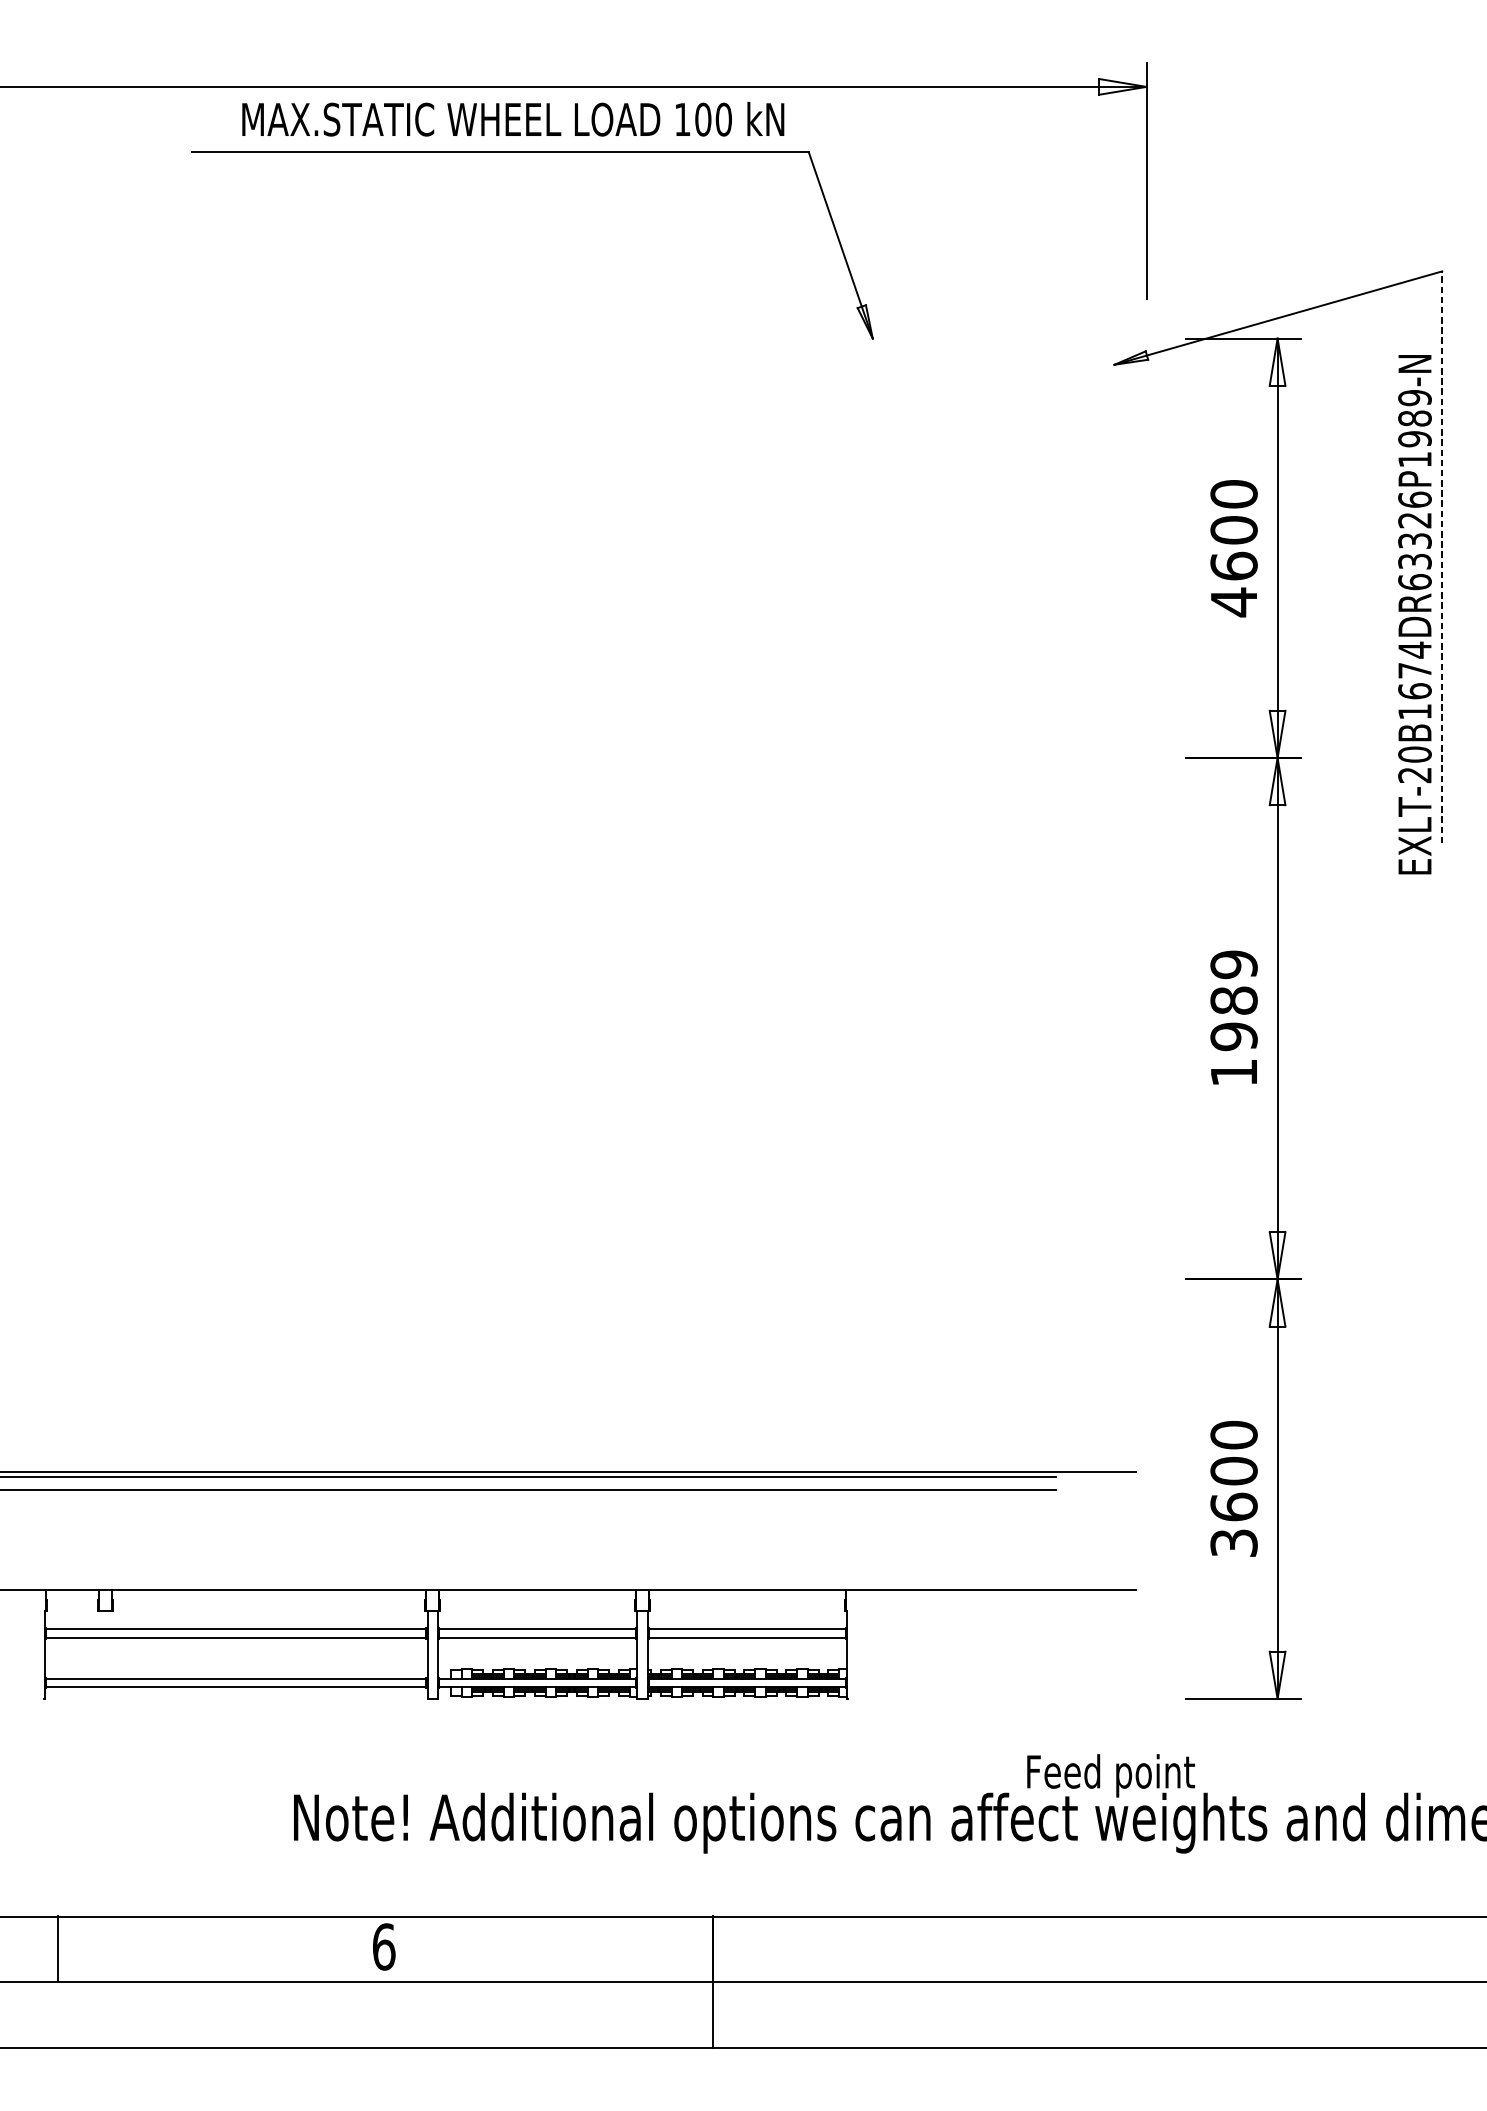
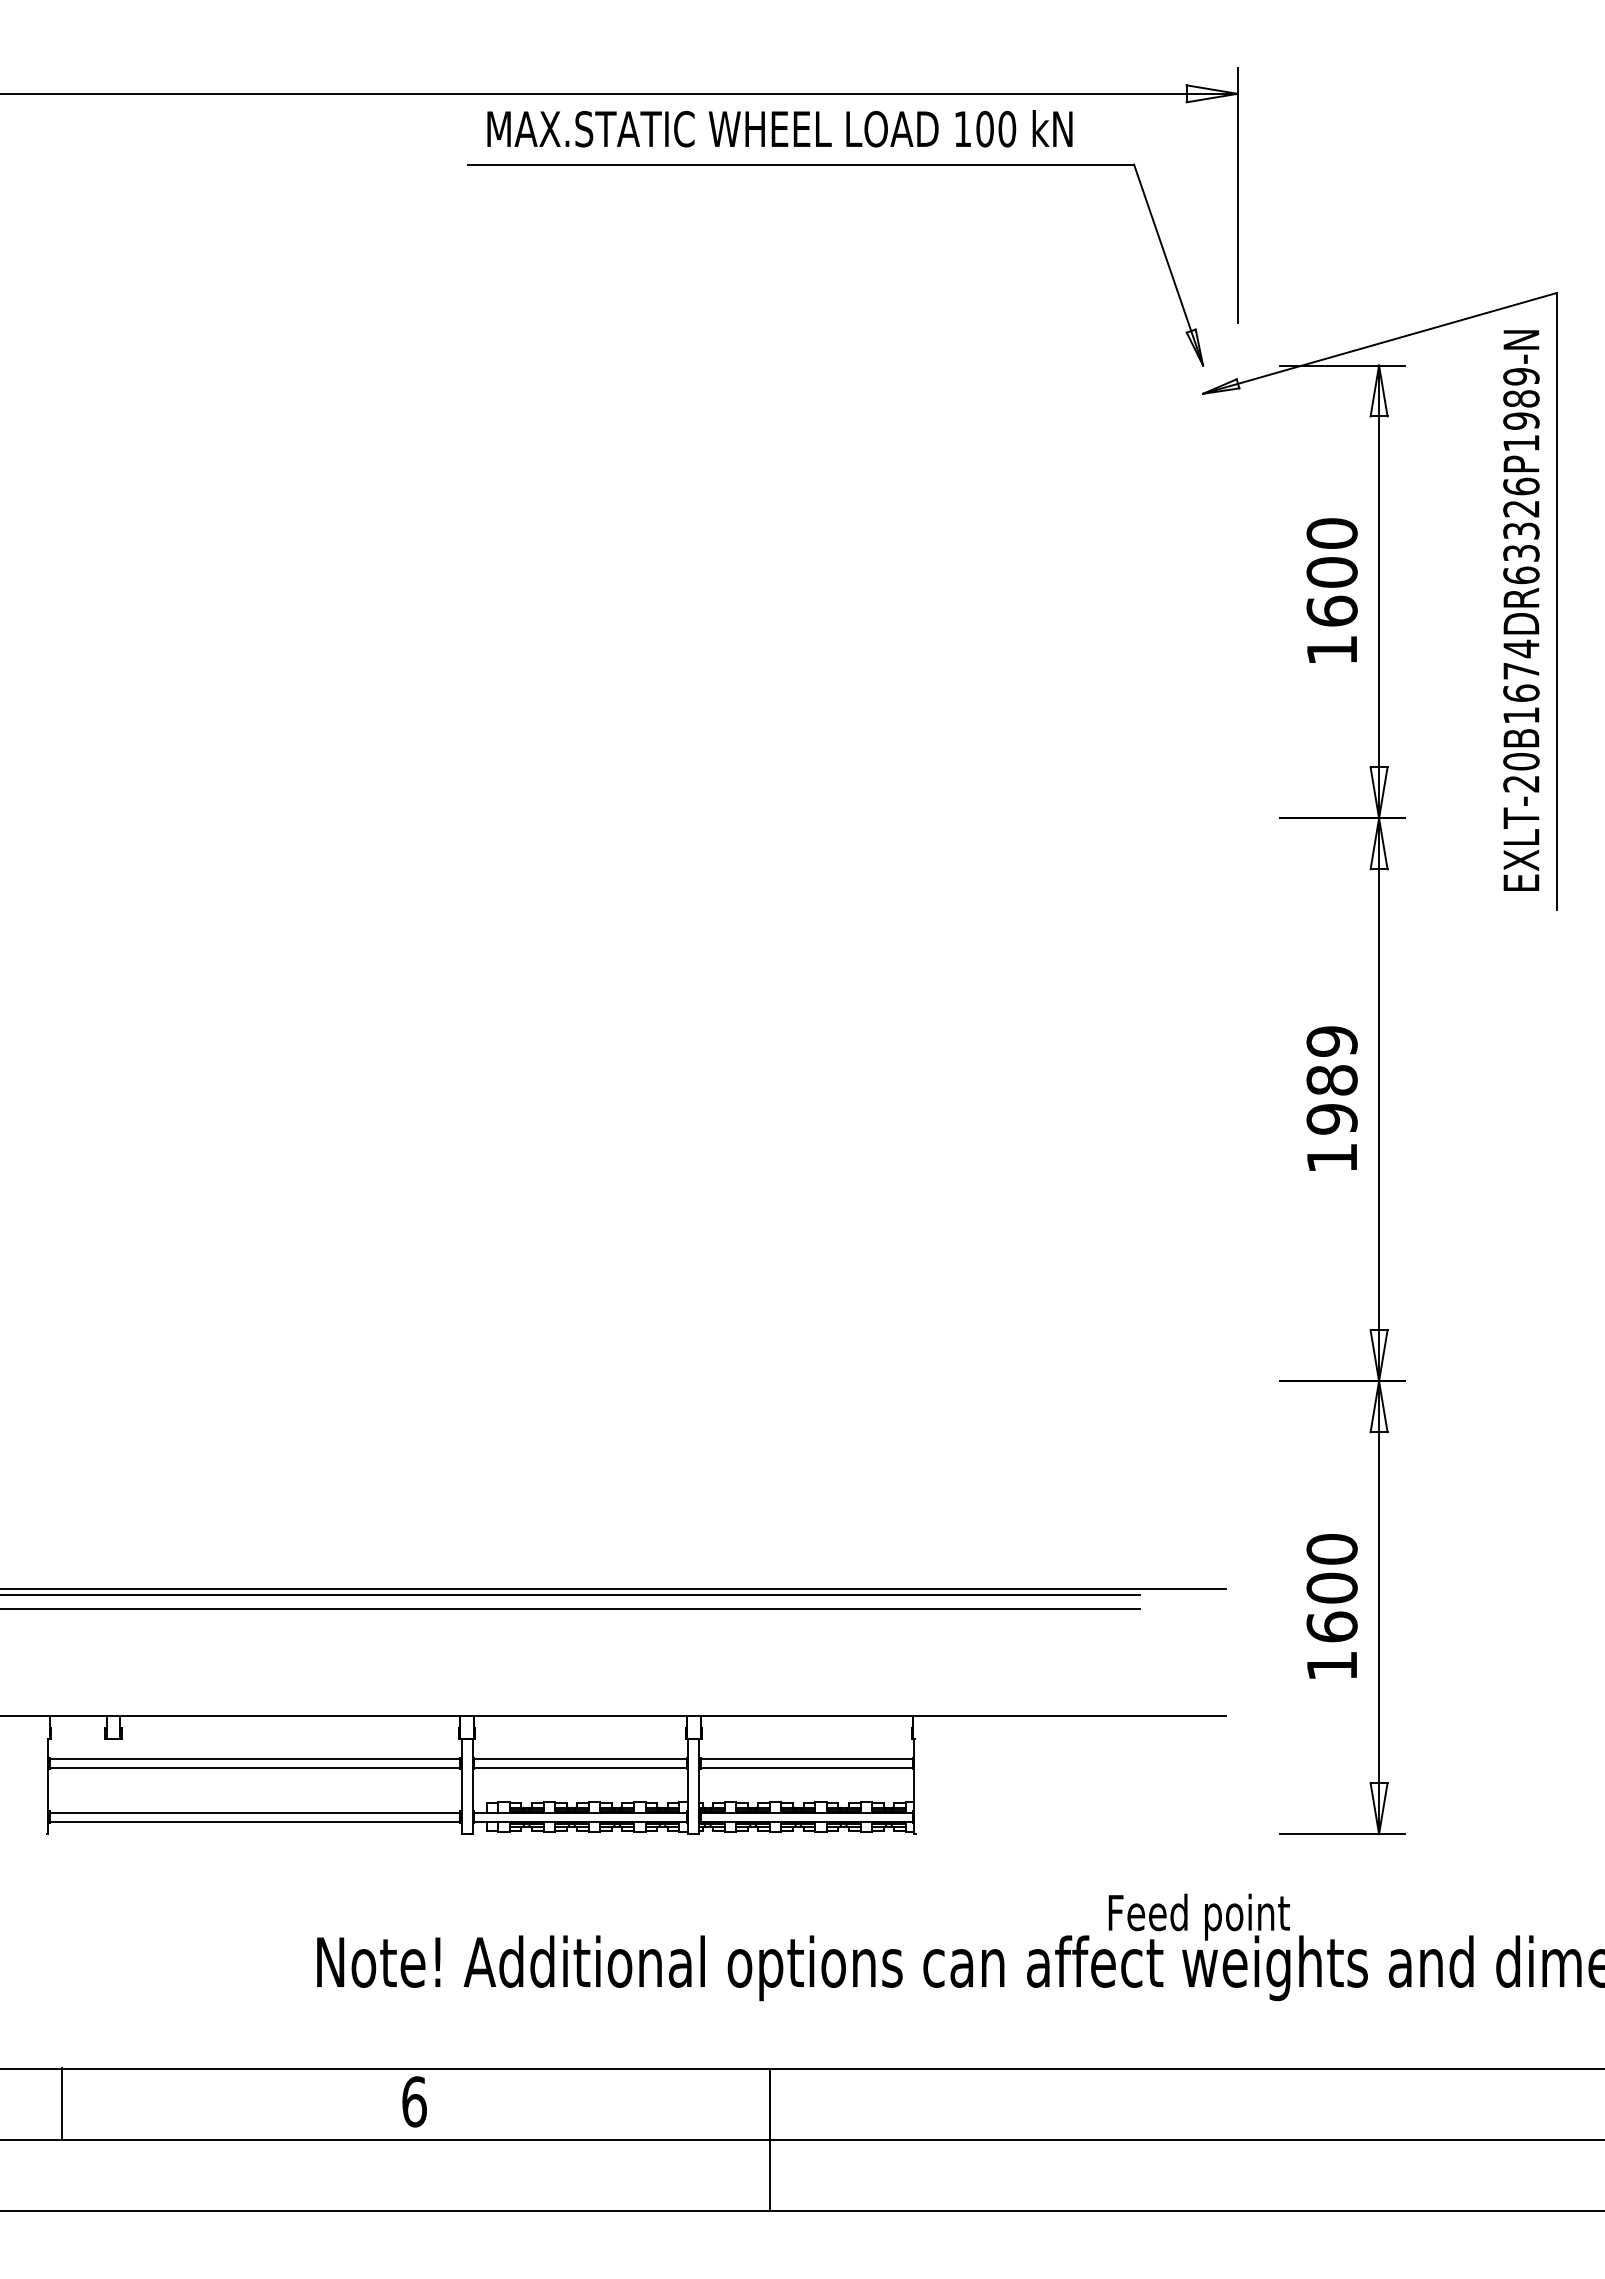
text: (512, 119) -> (779, 128), moved
part: (532, 153) -> (835, 165), moved
line: (1441, 557) -> (1556, 601), dashed -> solid
text: (1233, 602) -> (1331, 650), 4600 -> 1600
text: (1415, 614) -> (1521, 610), moved
text: (1233, 1542) -> (1331, 1665), 3600 -> 1600

